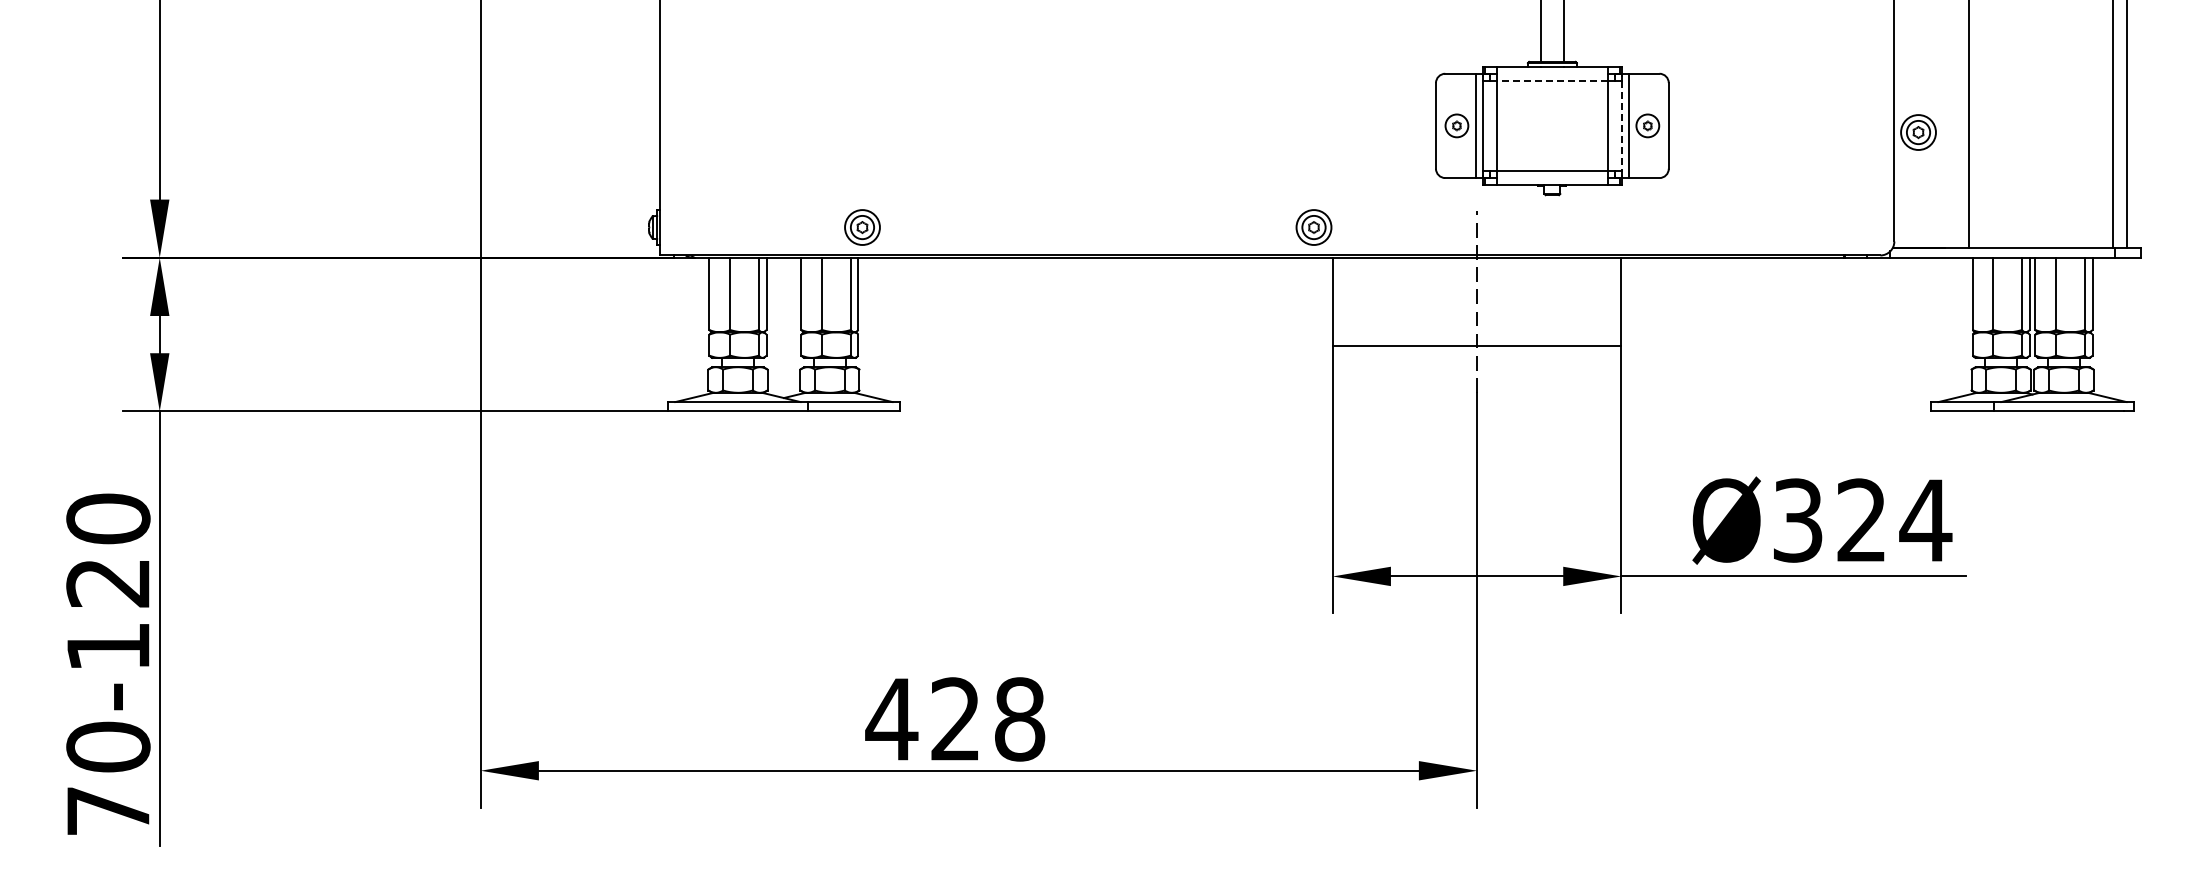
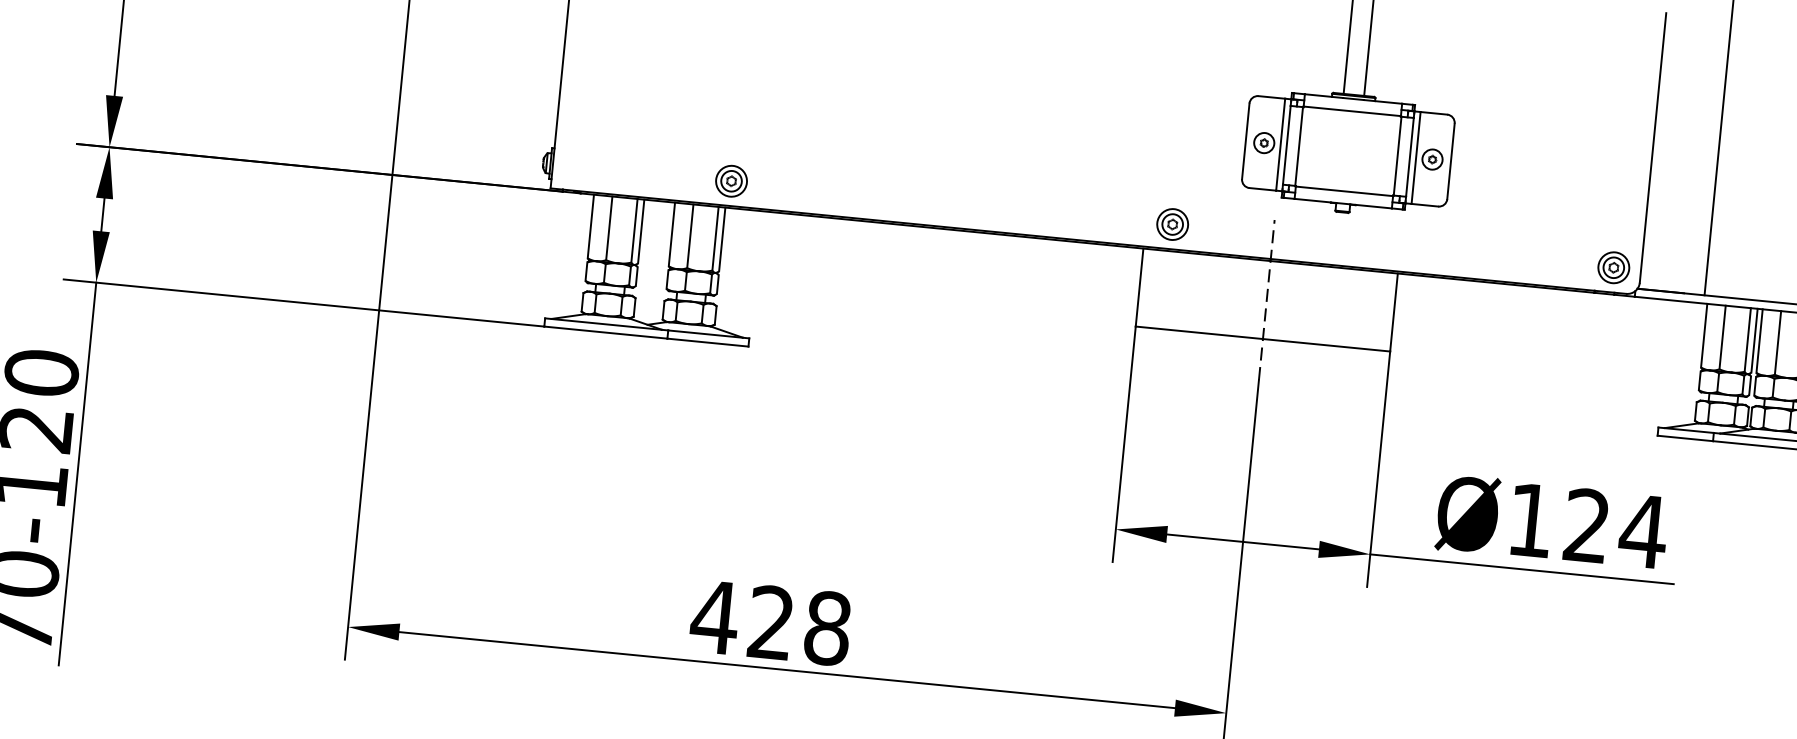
line: (1551, 80) -> (1351, 111), dashed -> solid
line: (1622, 125) -> (1410, 157), dashed -> solid
part: (1918, 132) -> (1613, 267), moved
part: (1313, 227) -> (1172, 224), moved
text: (1798, 520) -> (1531, 520), Ø324 -> Ø124

